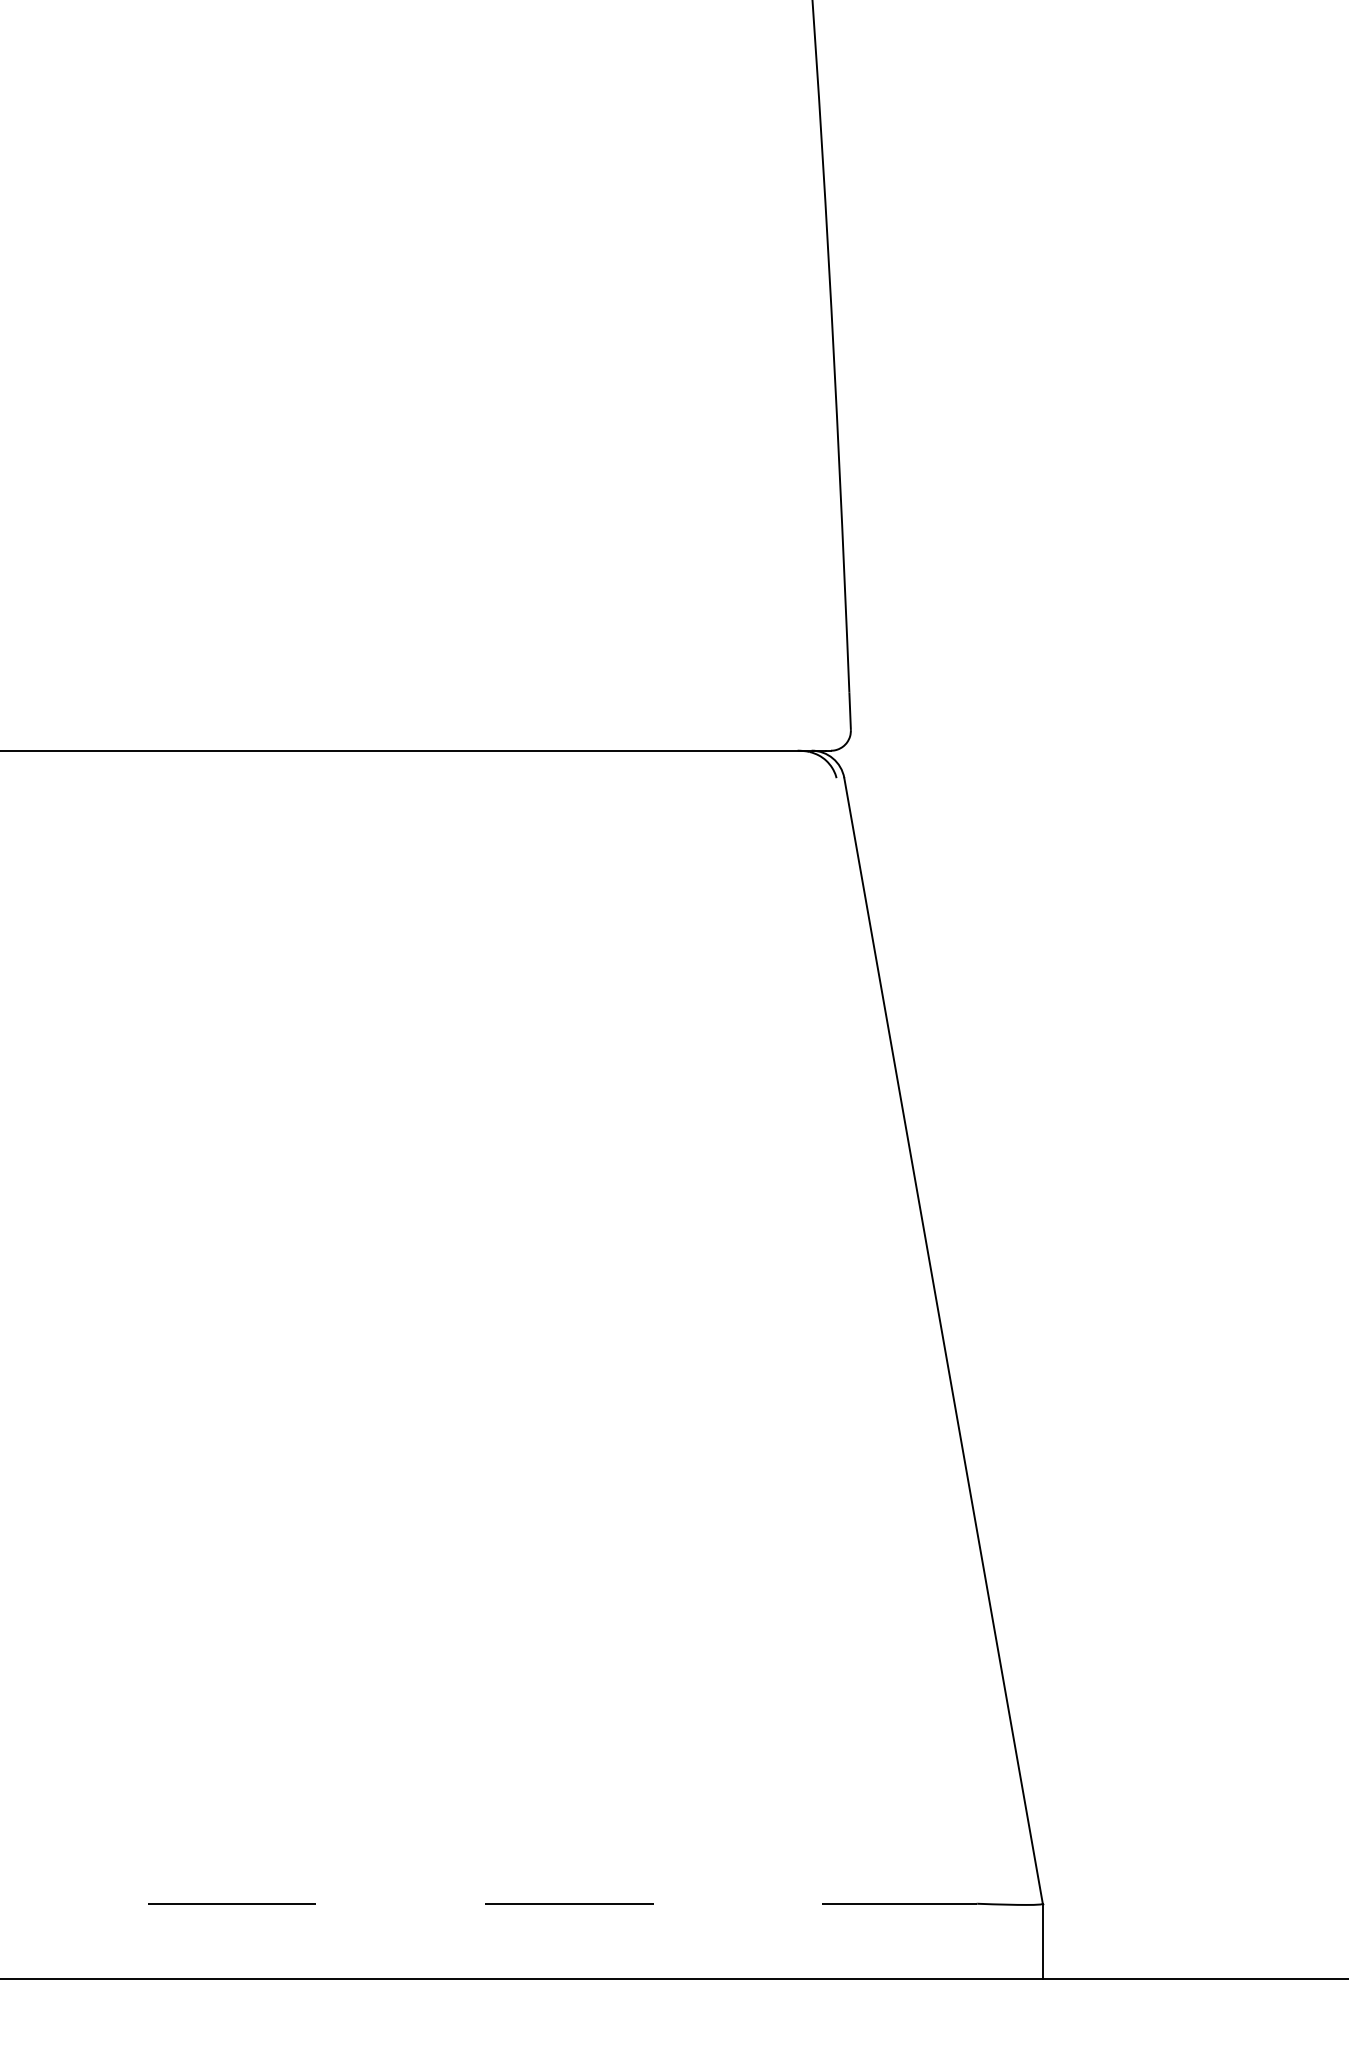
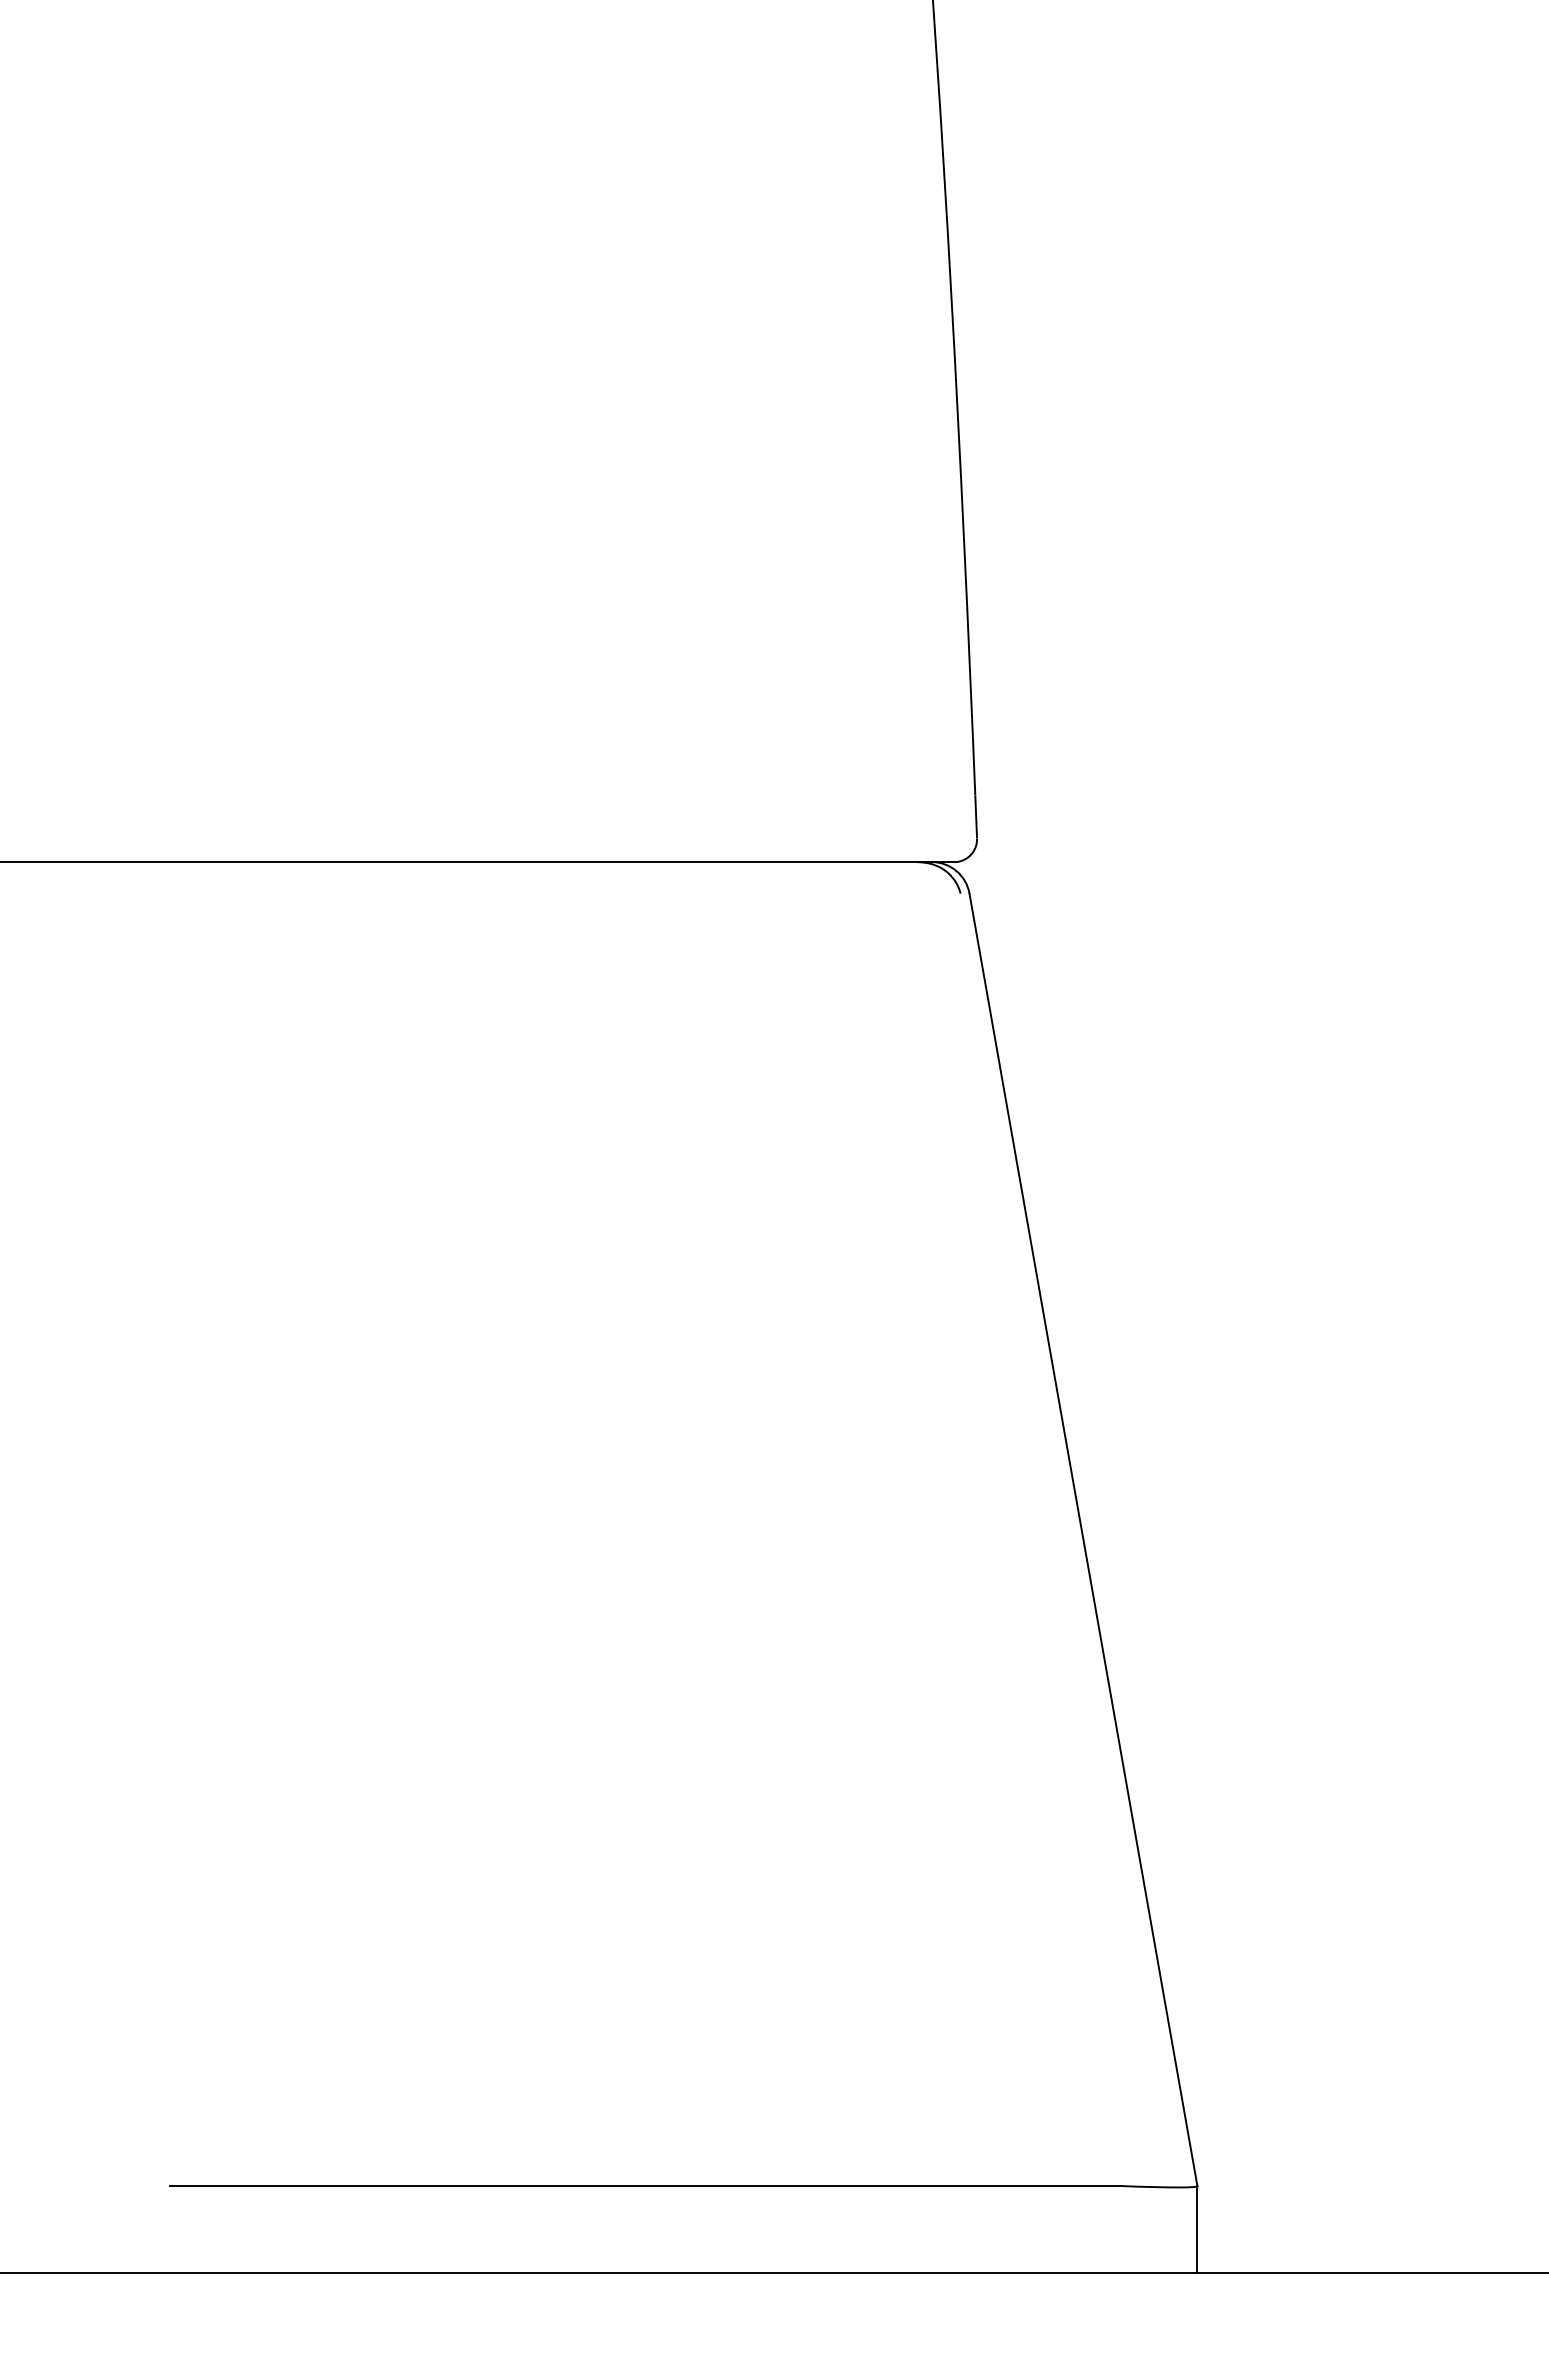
line: (562, 1904) -> (645, 2186), dashed -> solid

